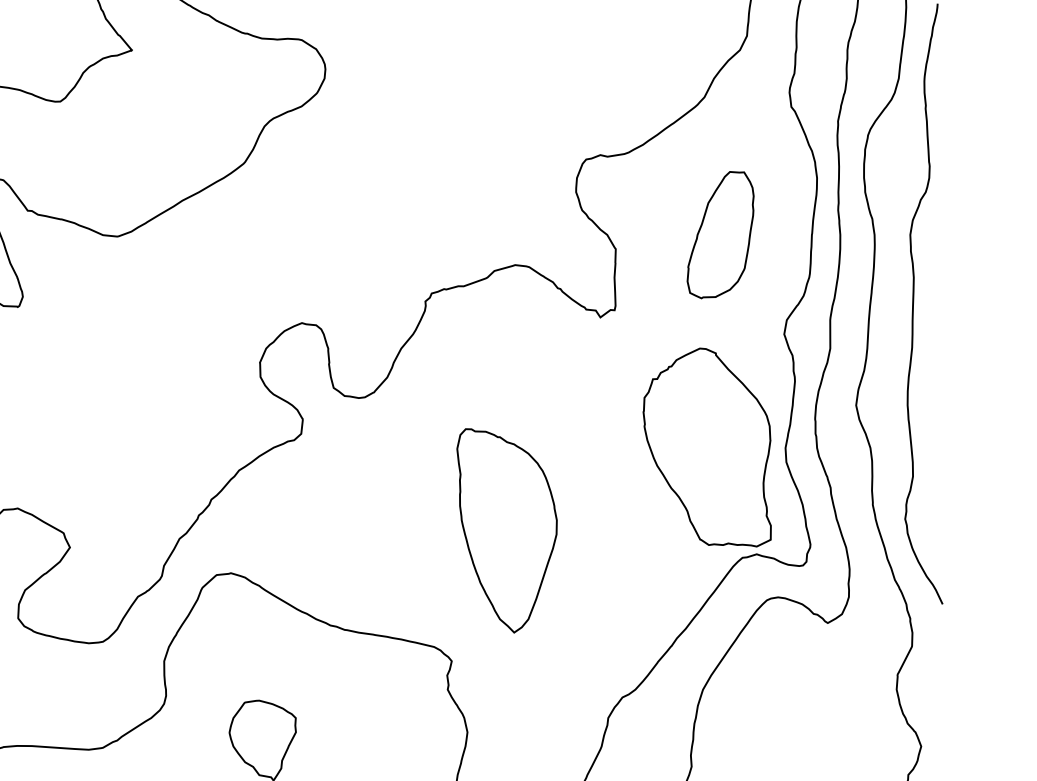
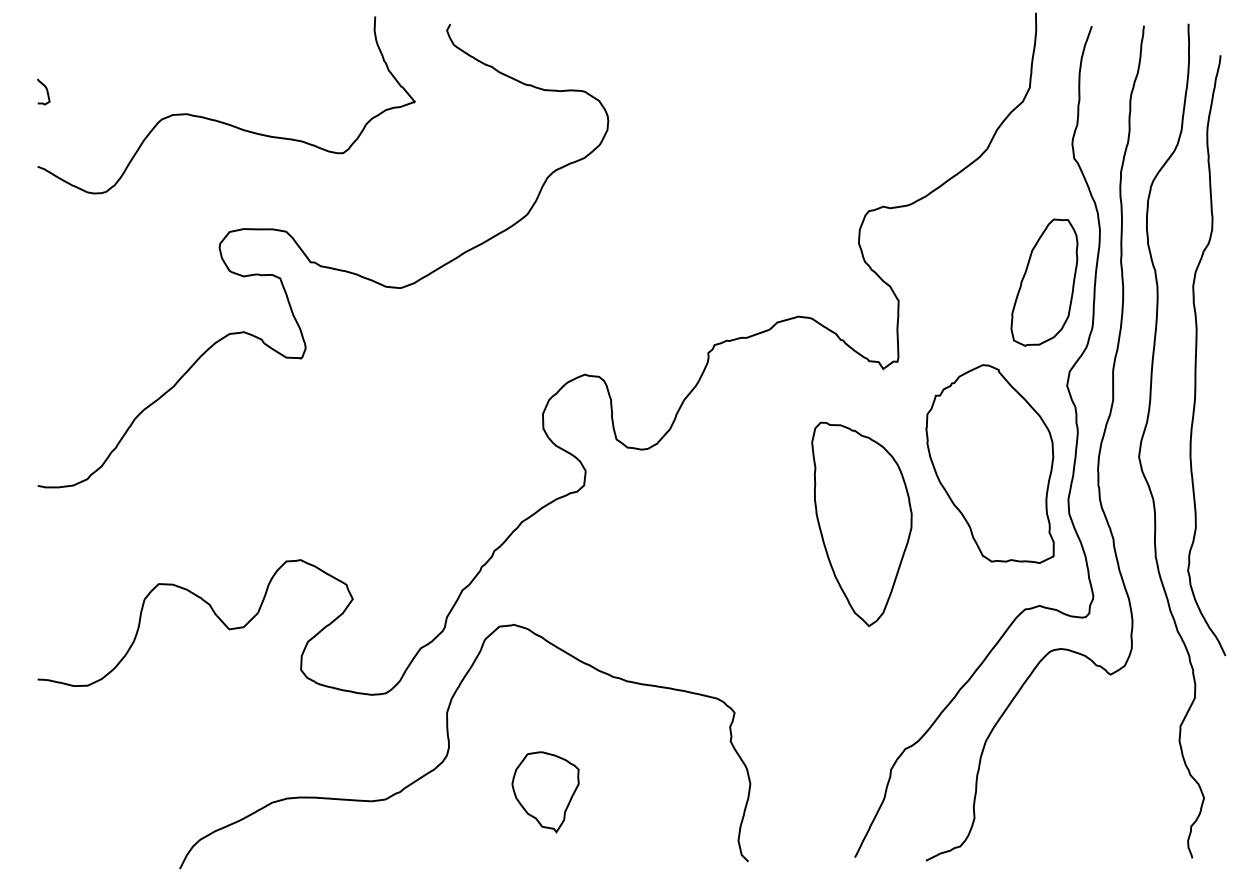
part: (720, 234) -> (1044, 282), moved
part: (706, 446) -> (989, 463), moved
part: (506, 530) -> (861, 524), moved

